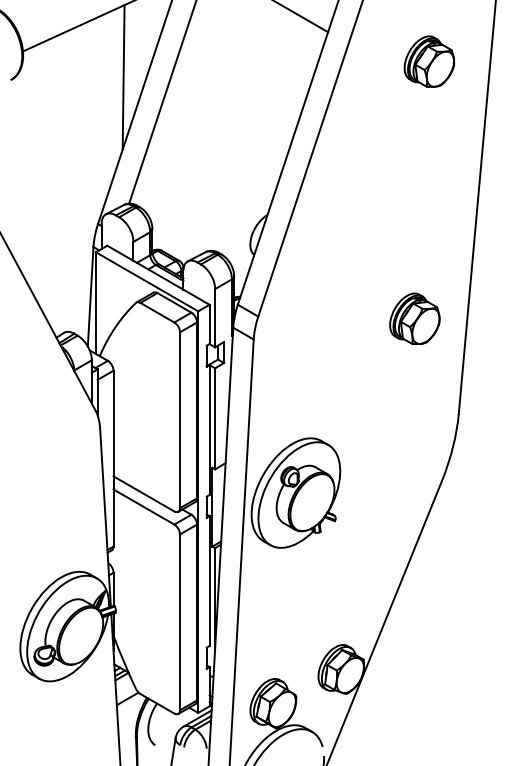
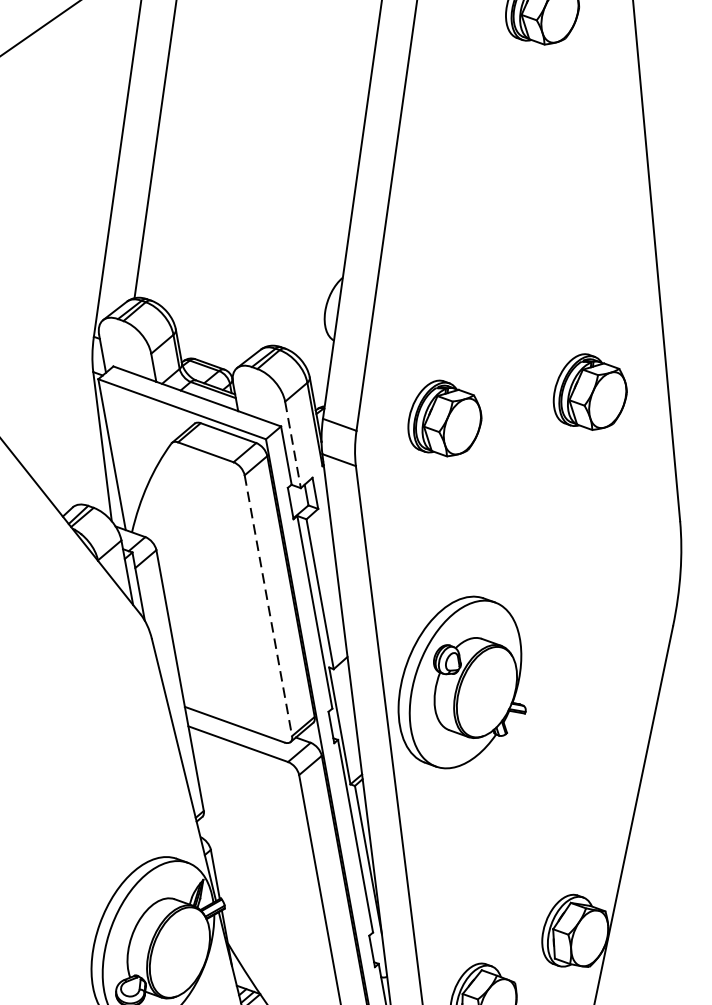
line: (123, 77) -> (92, 112), removed
line: (215, 318) -> (293, 445), solid -> dashed
part: (316, 318) -> (443, 418), added
line: (180, 420) -> (269, 605), solid -> dashed

